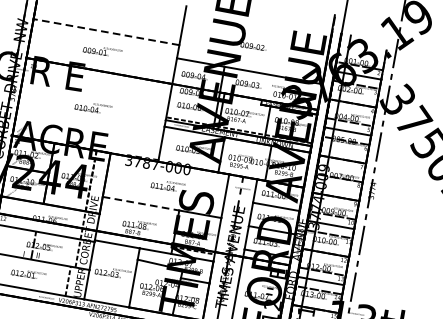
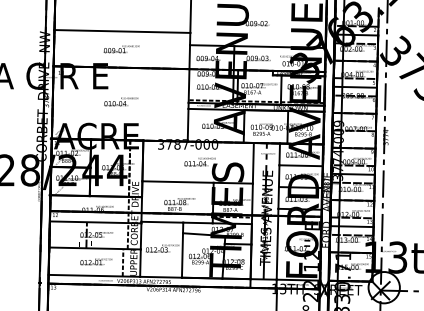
line: (106, 32) -> (122, 31), dashed -> solid
line: (141, 204) -> (178, 182), dashed -> solid
text: (29, 273) -> (96, 261), moved

